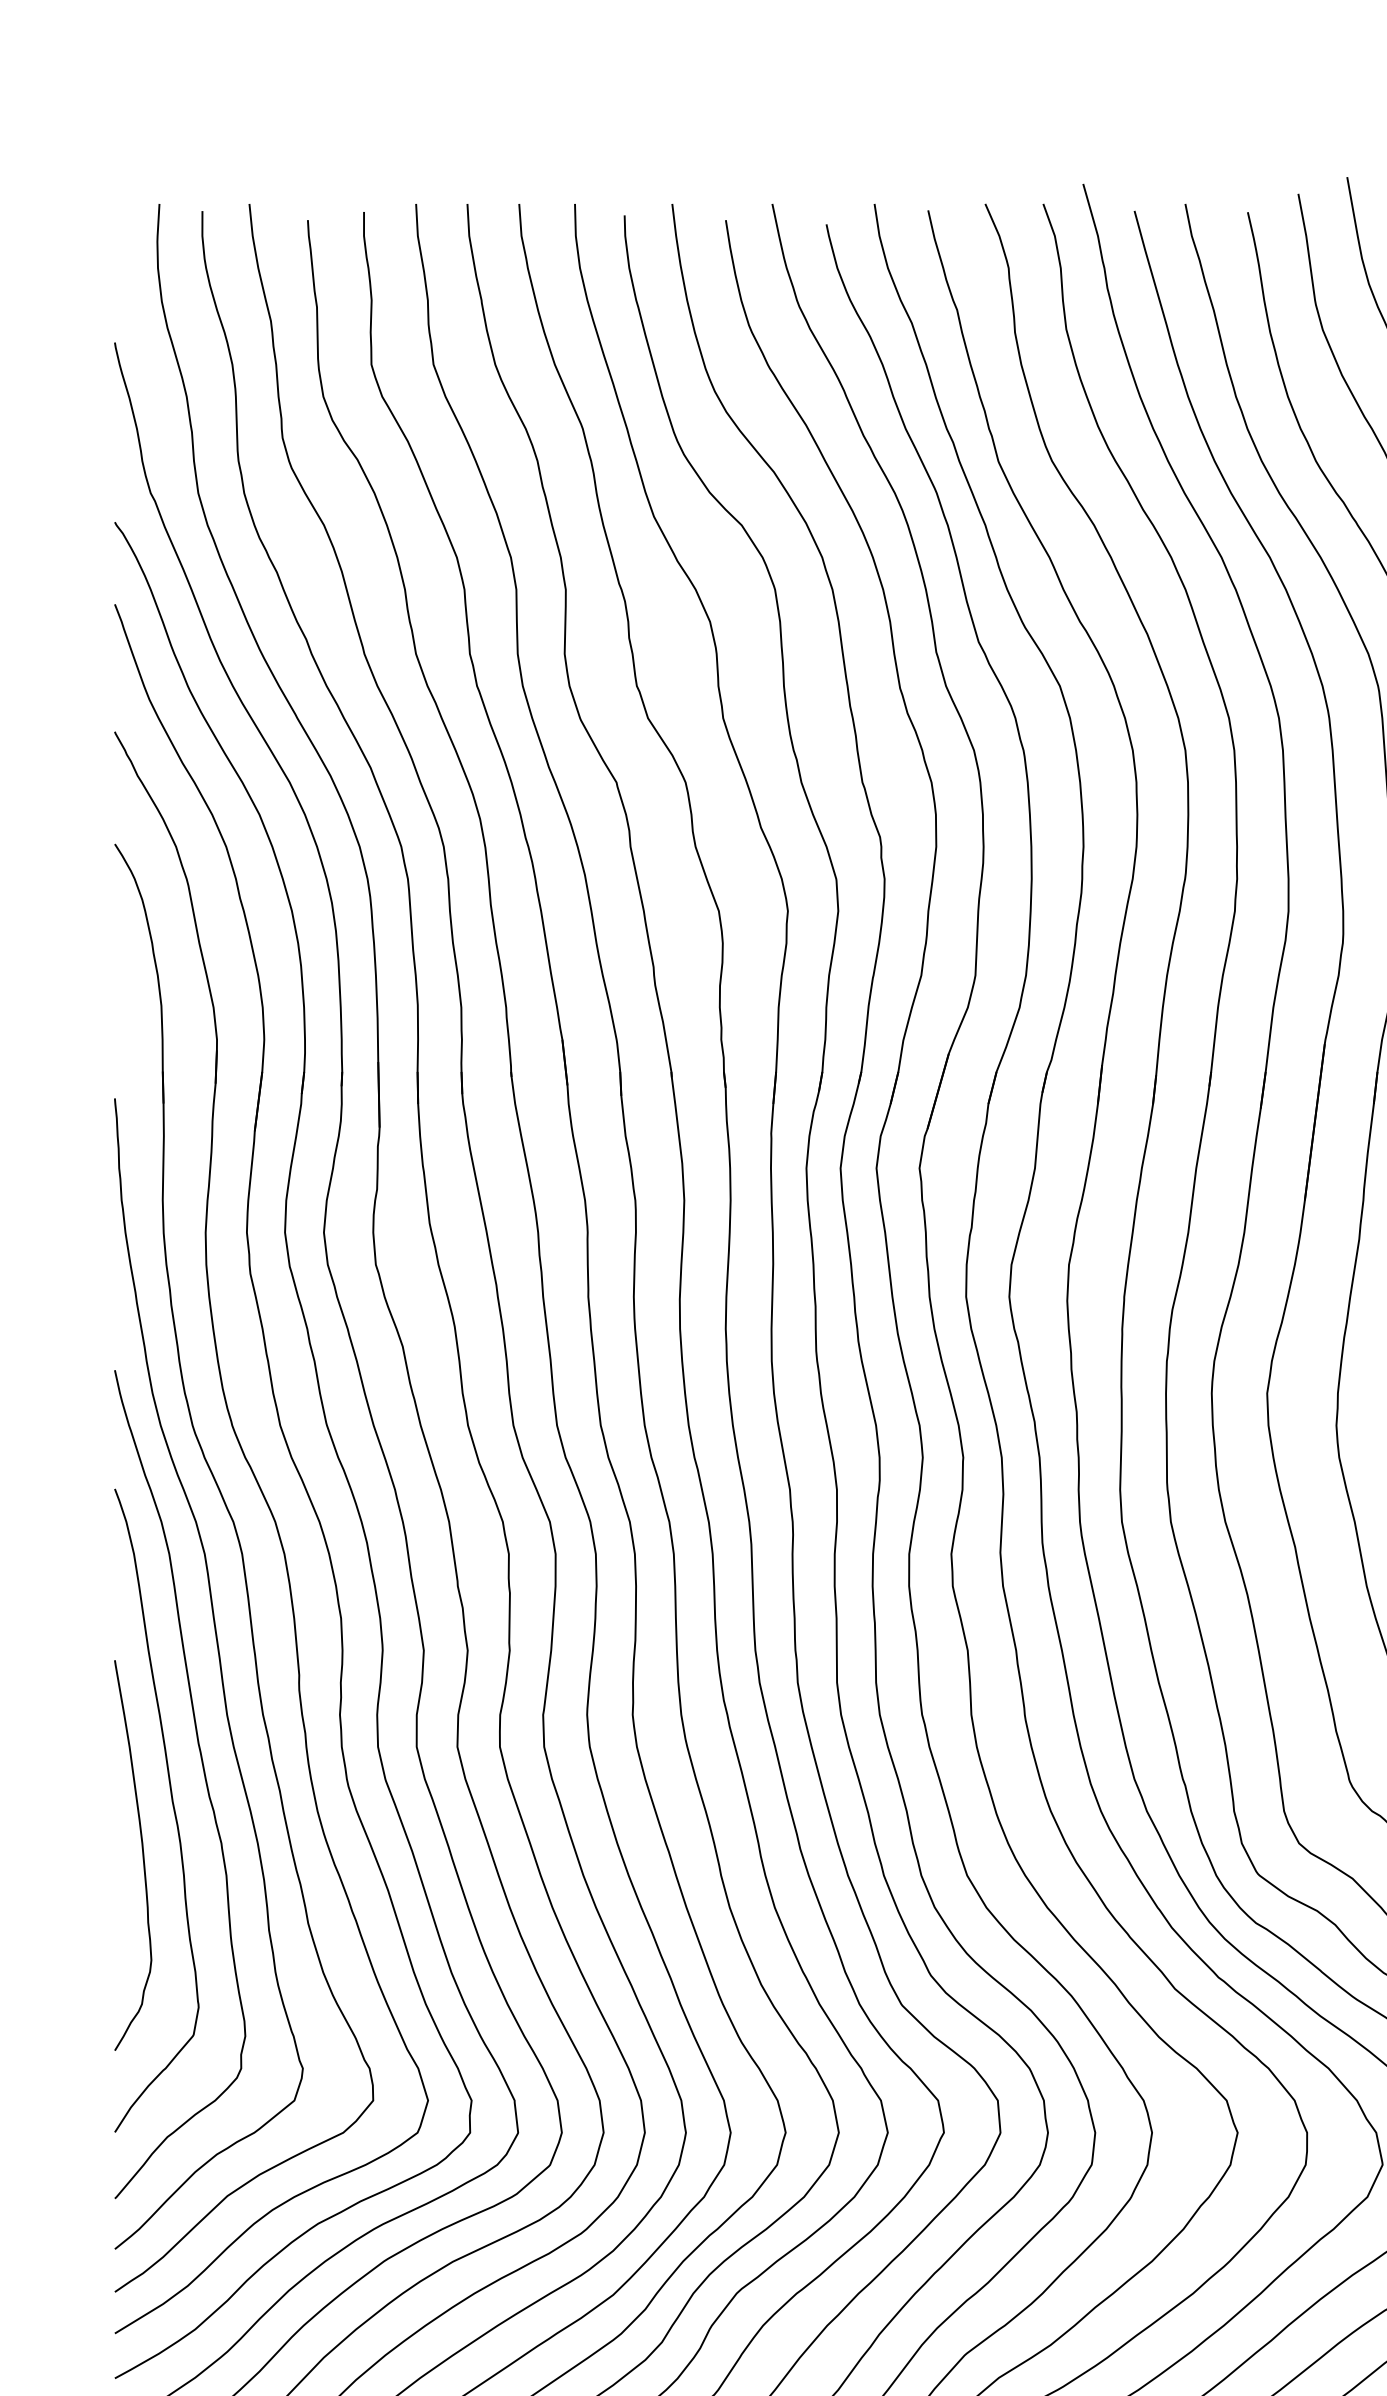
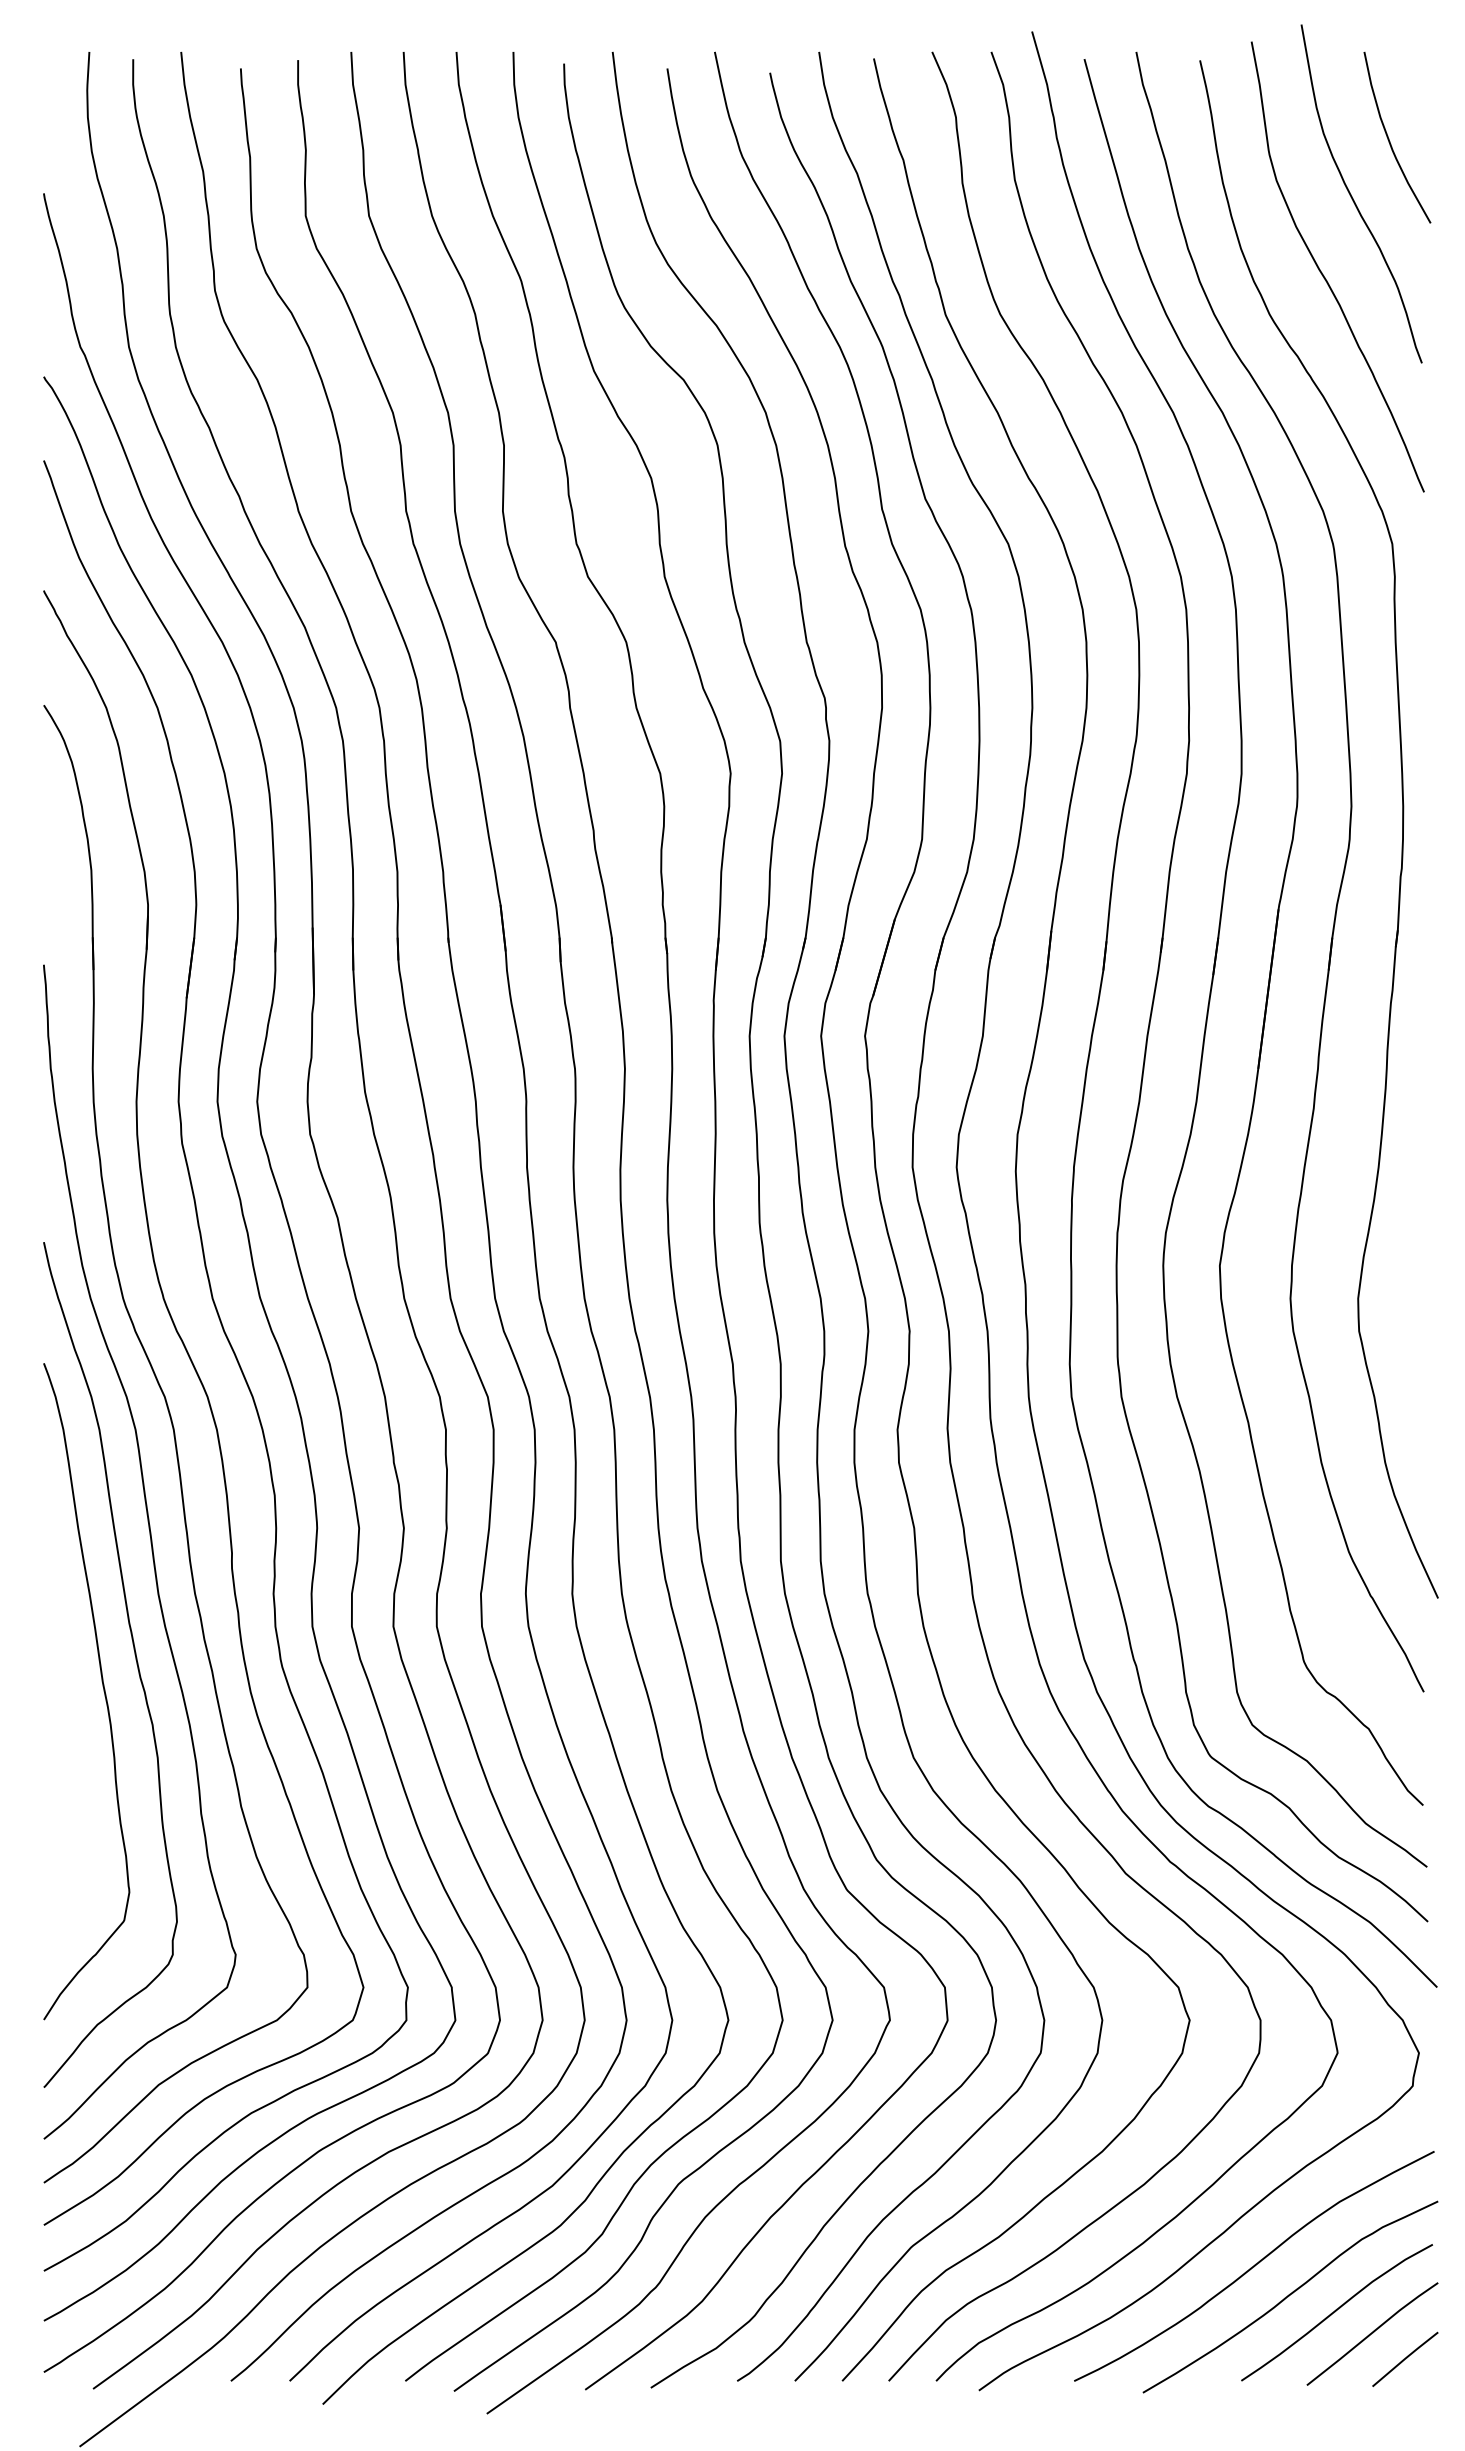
curve: (141, 1853) -> (71, 1735), removed

